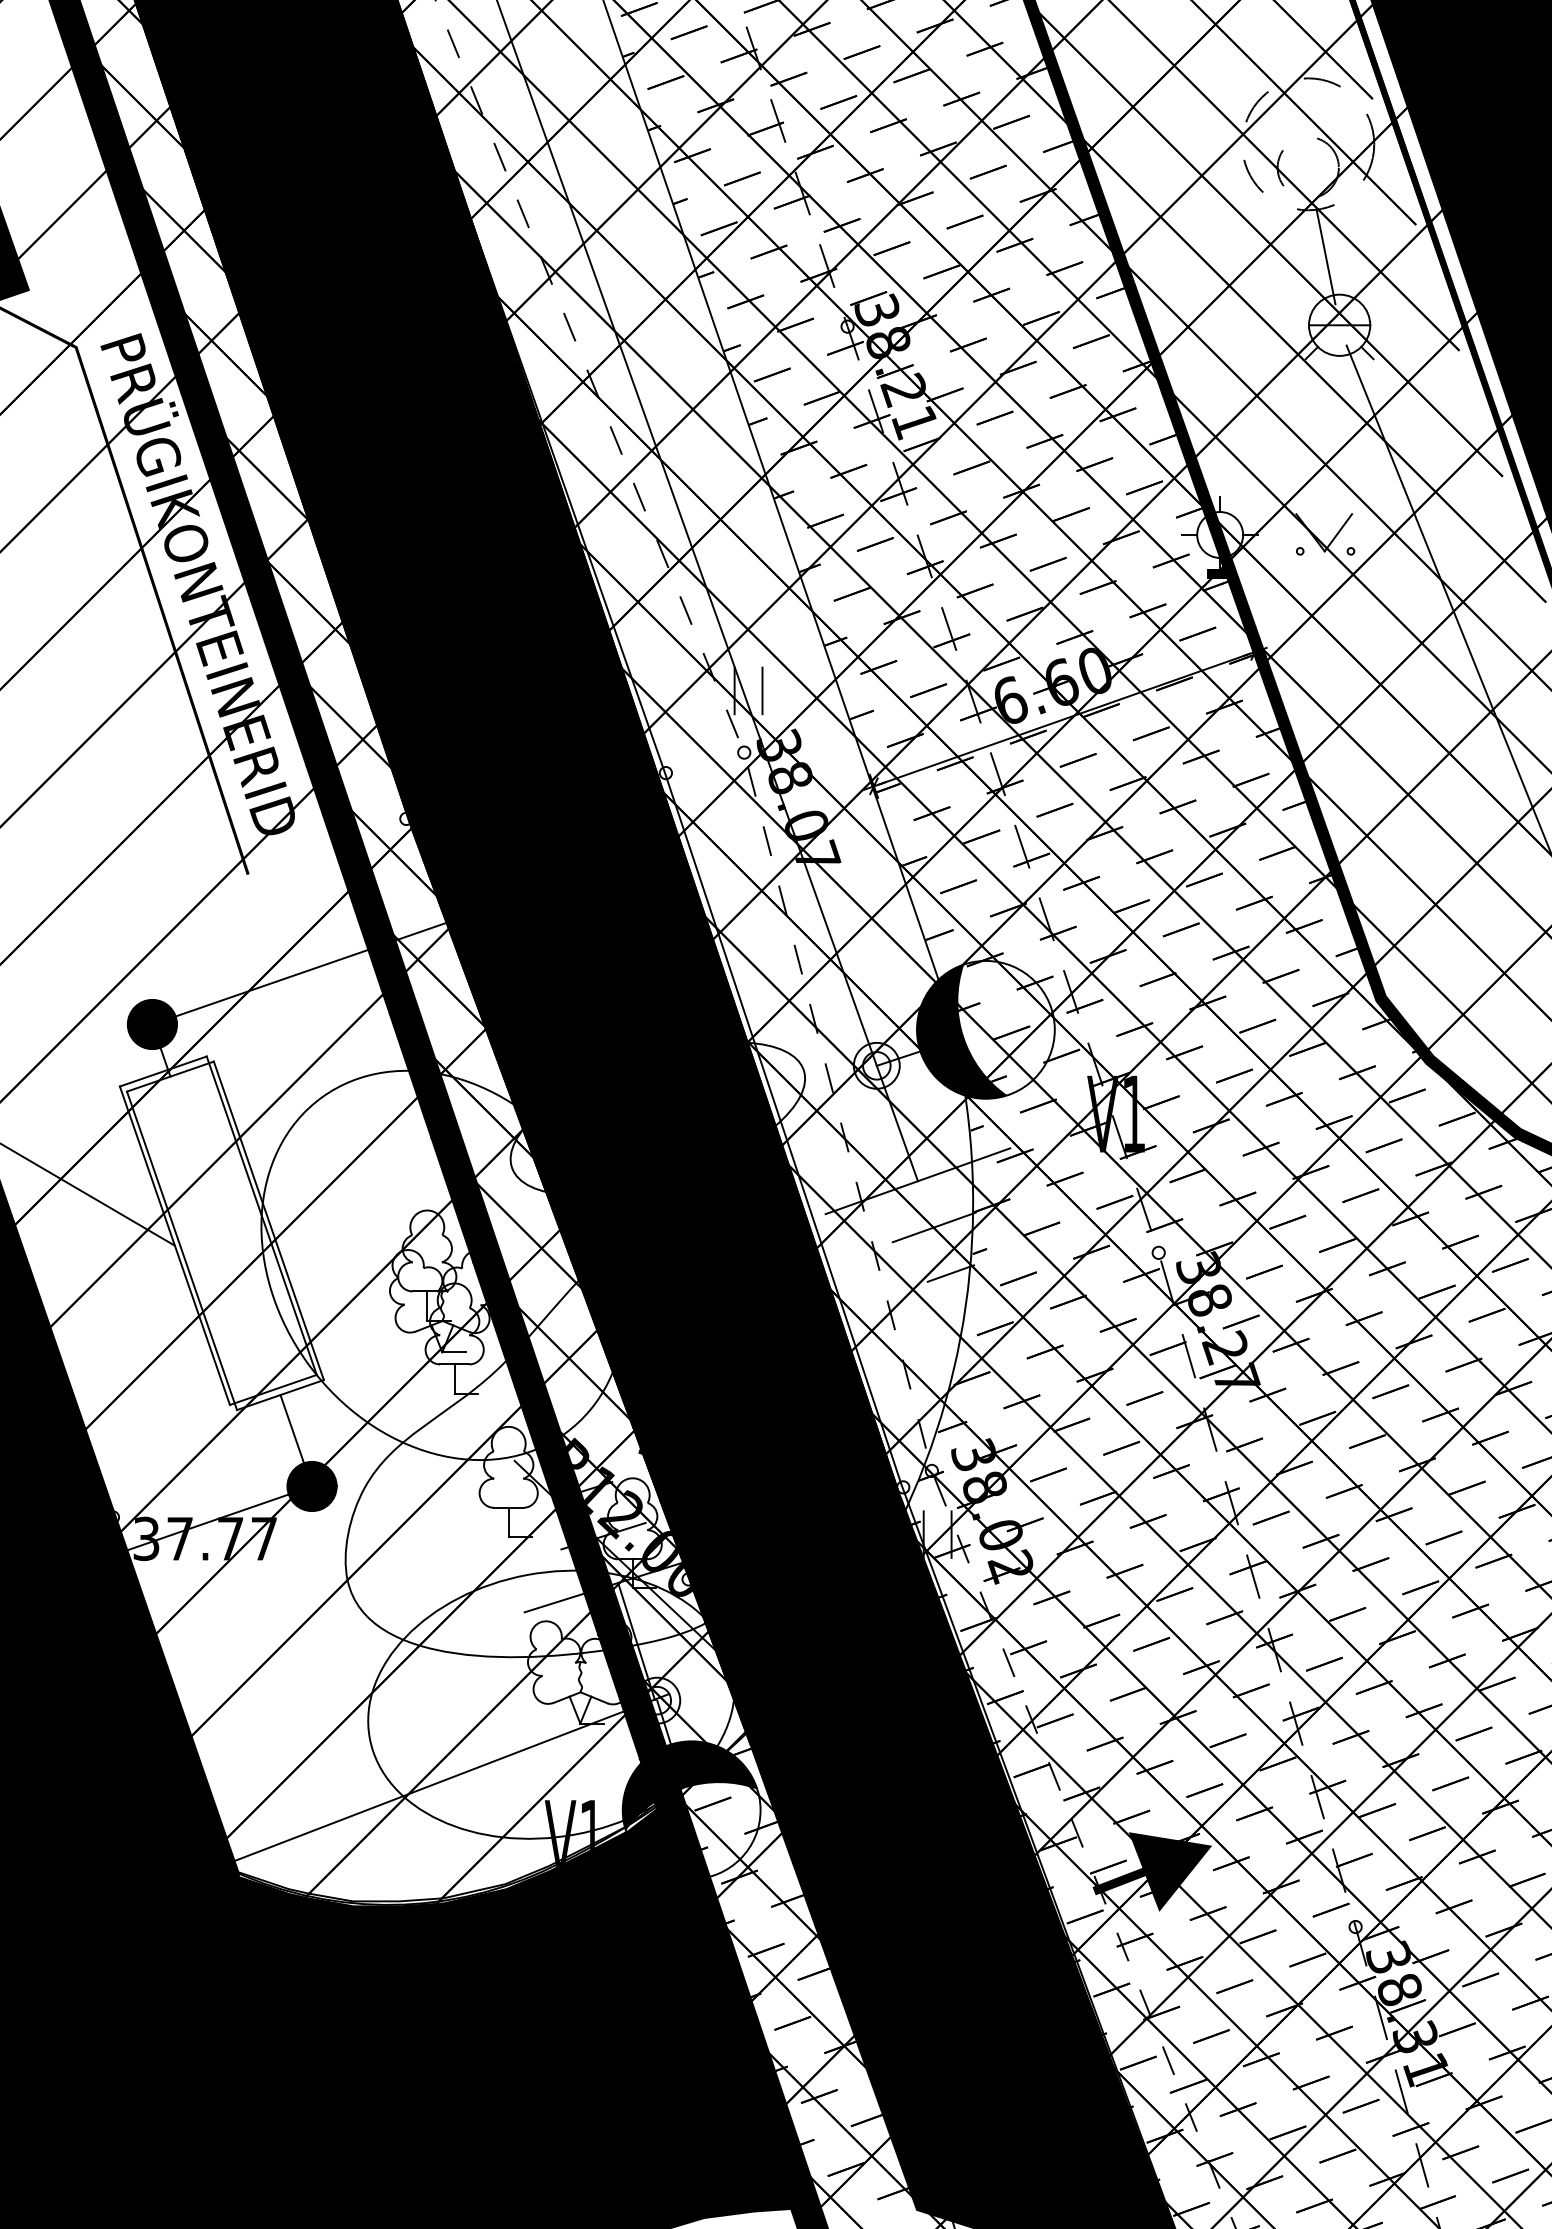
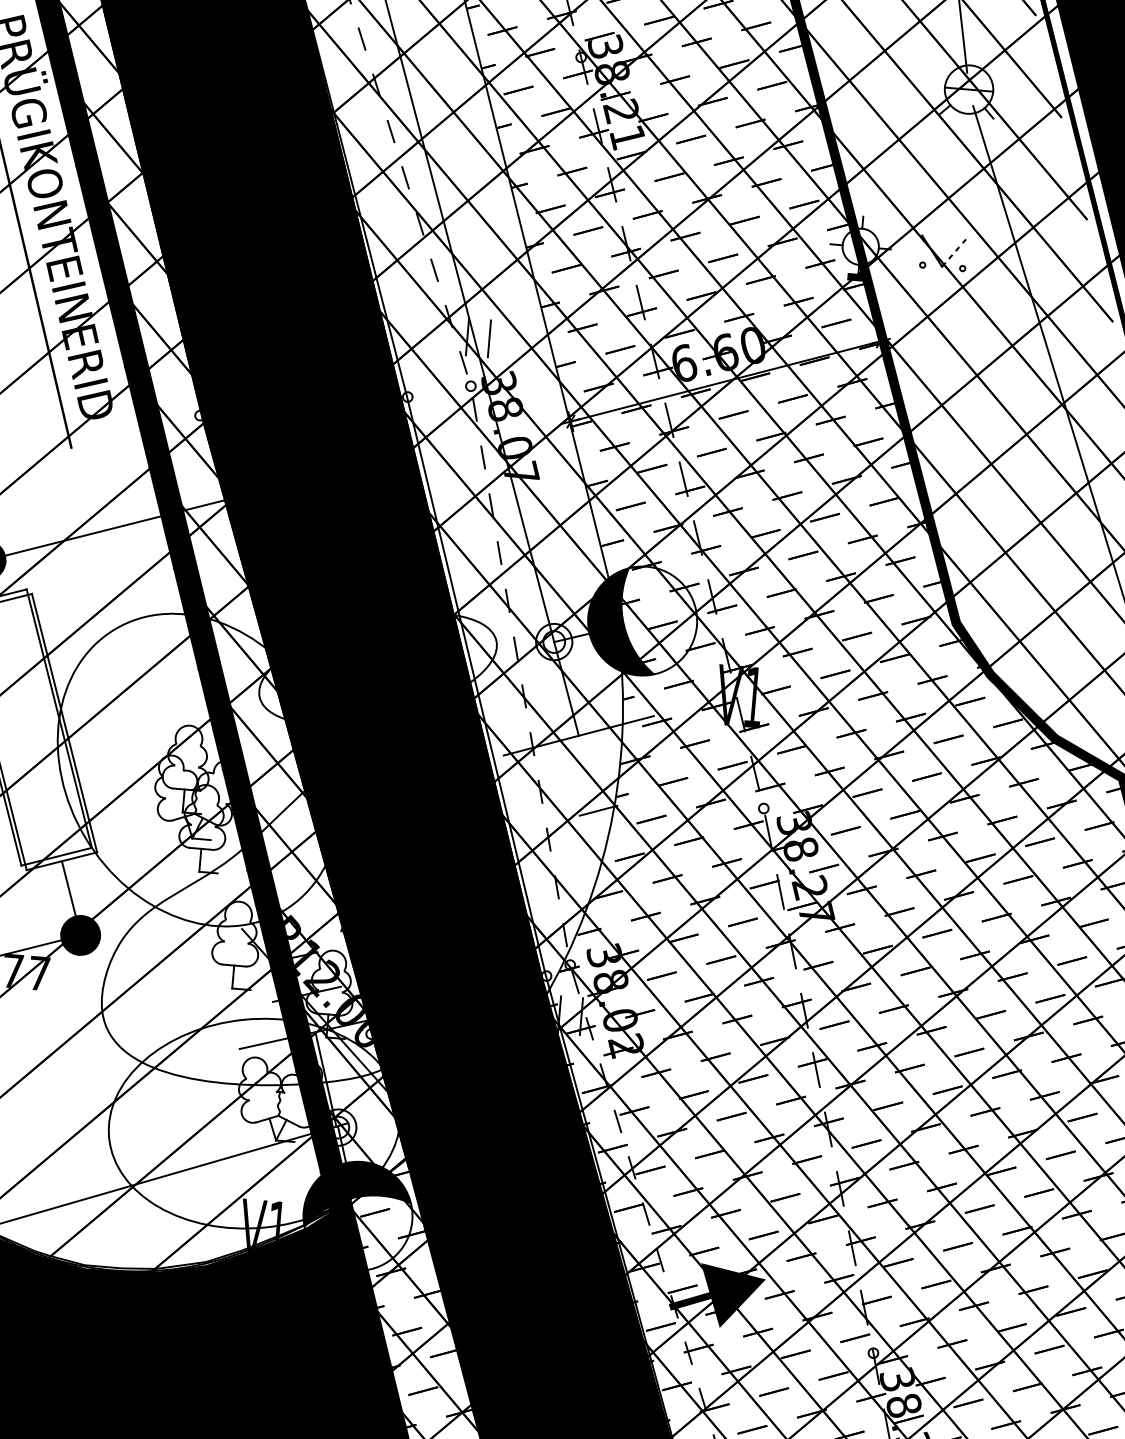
line: (1338, 532) -> (954, 252), solid -> dashed
line: (933, 1227) -> (587, 773), removed

